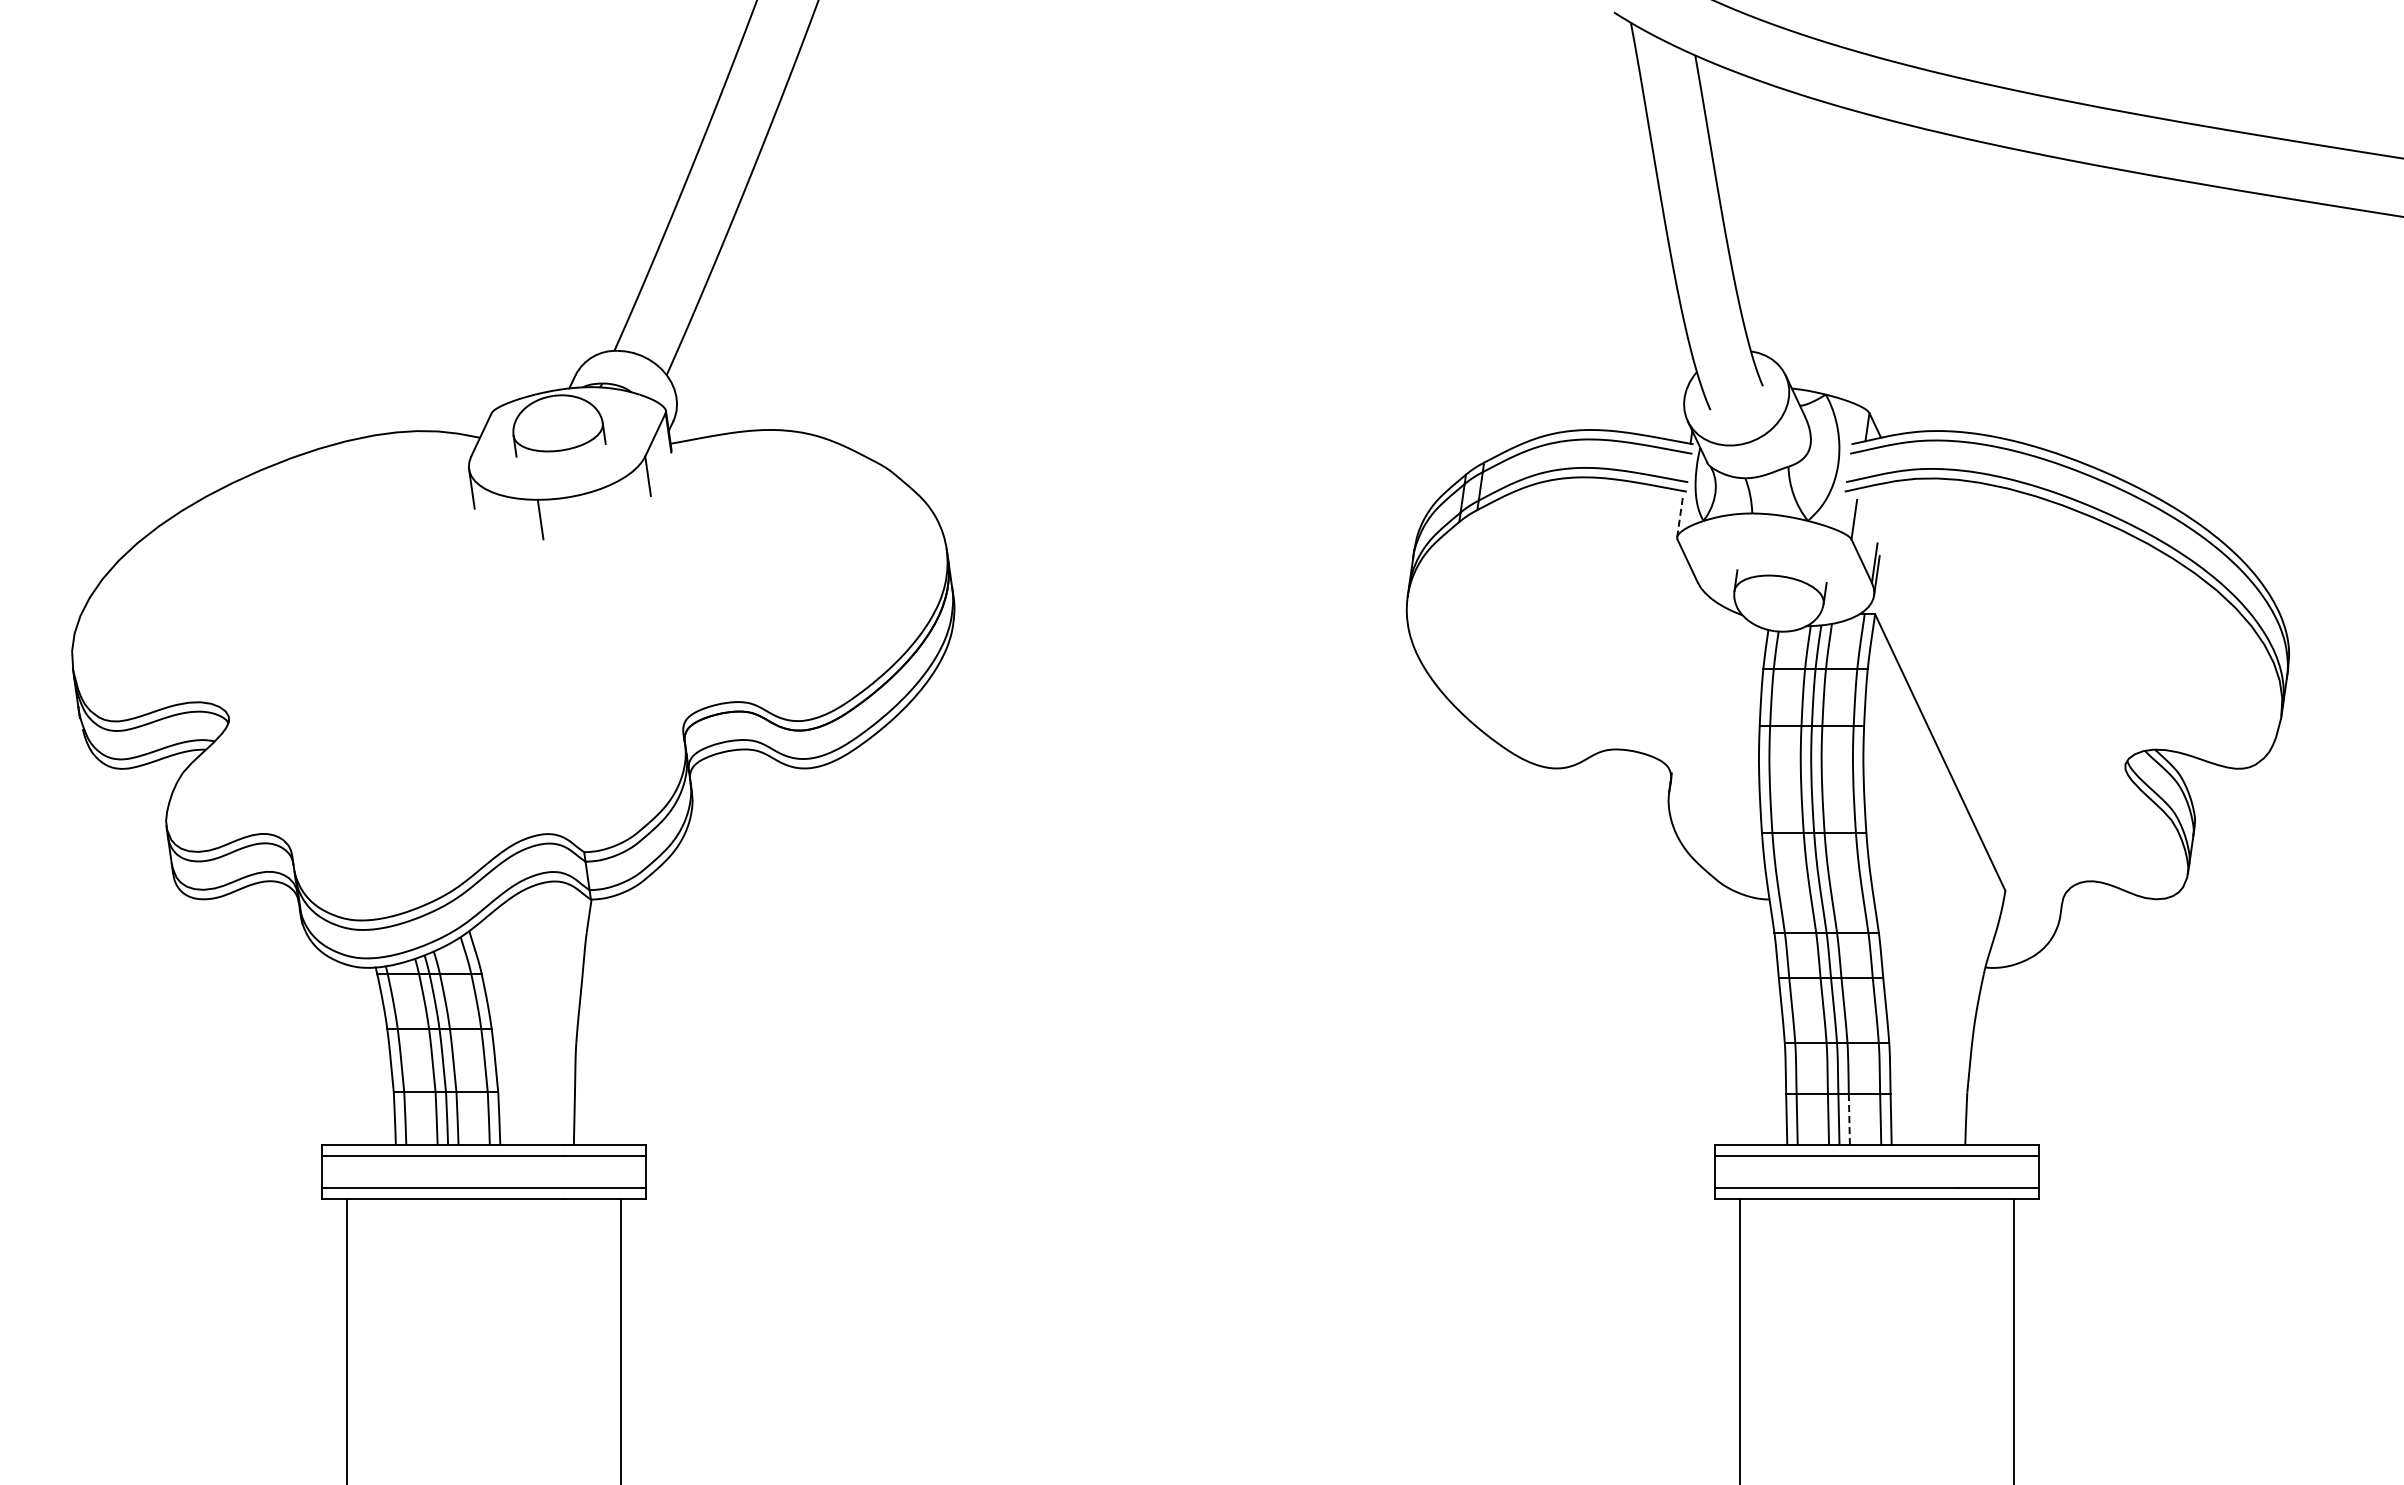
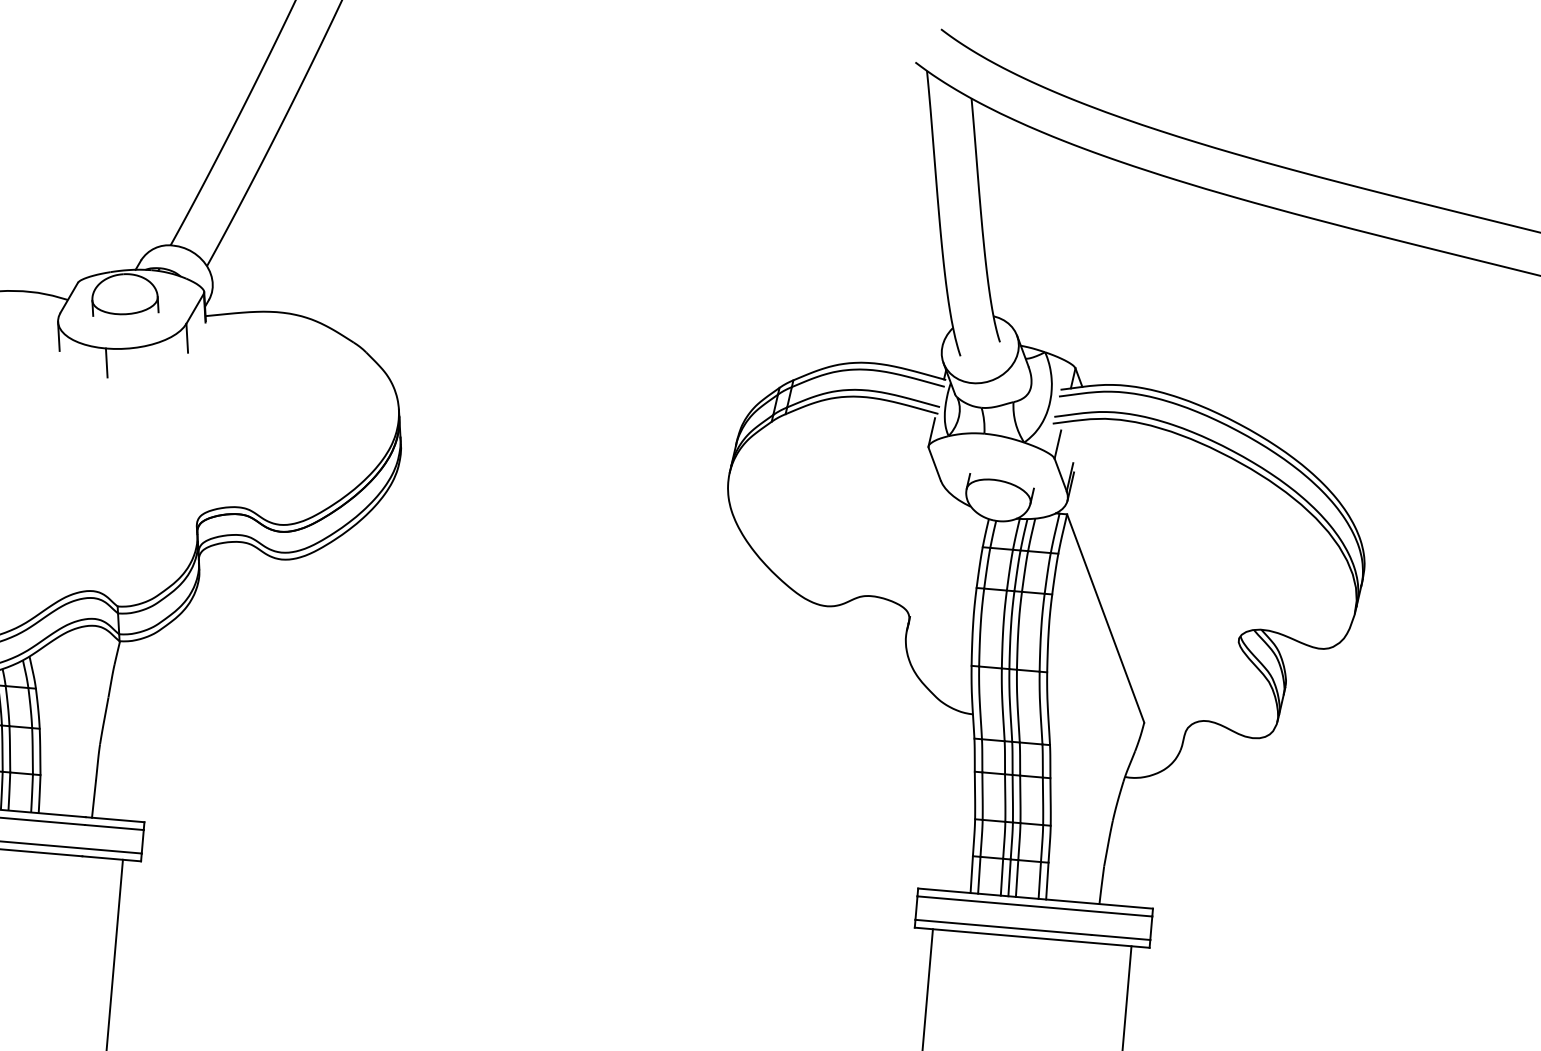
line: (1679, 517) -> (931, 432), dashed -> solid
line: (1849, 1119) -> (1017, 878), dashed -> solid

